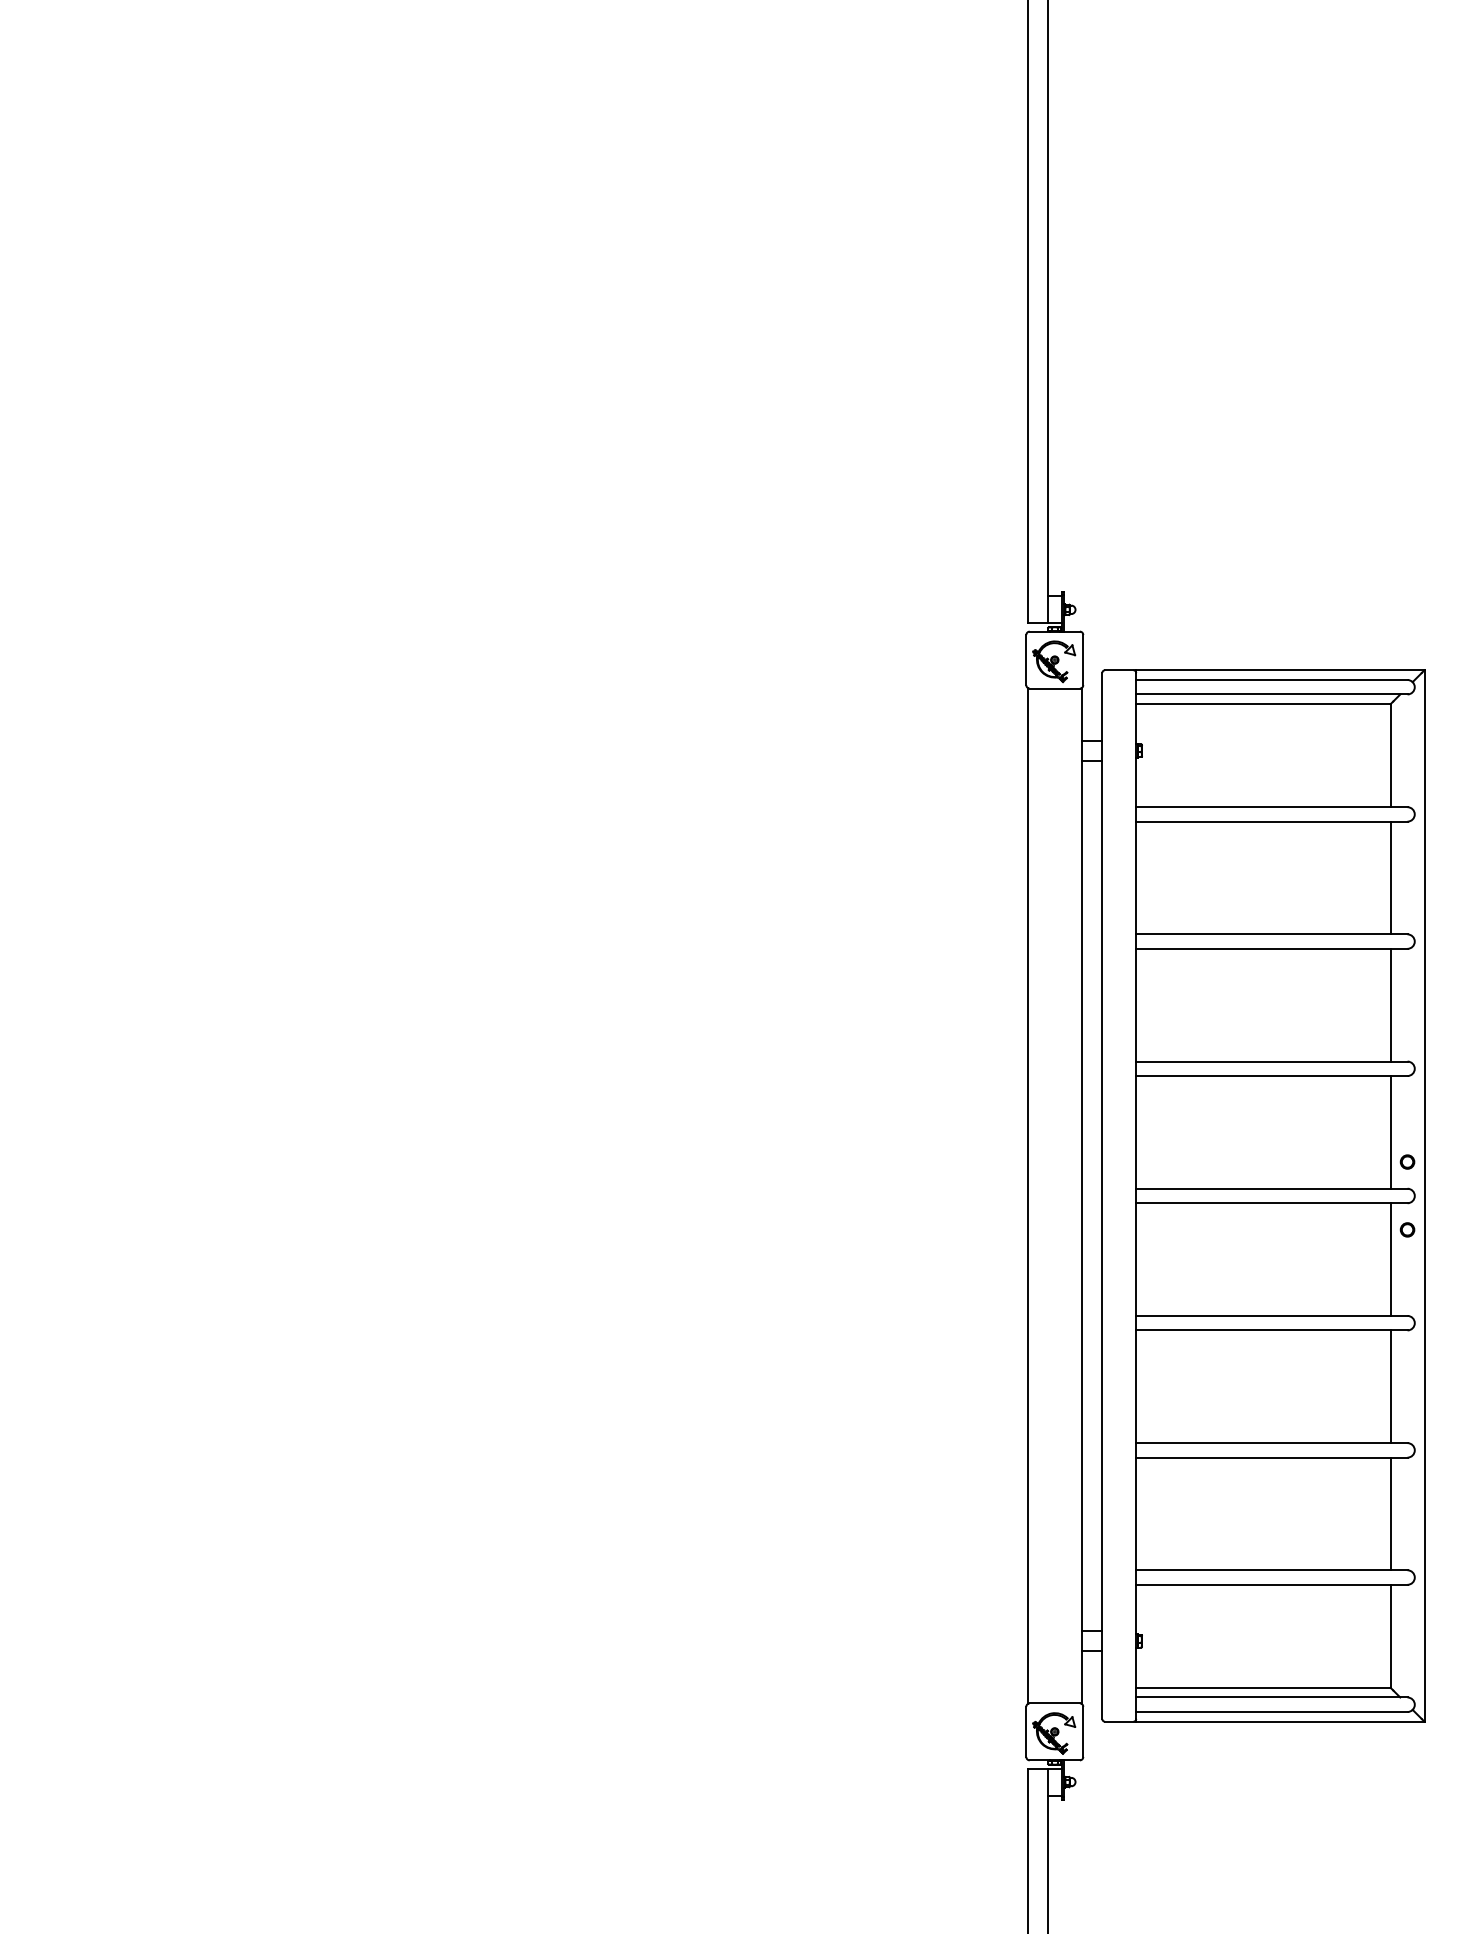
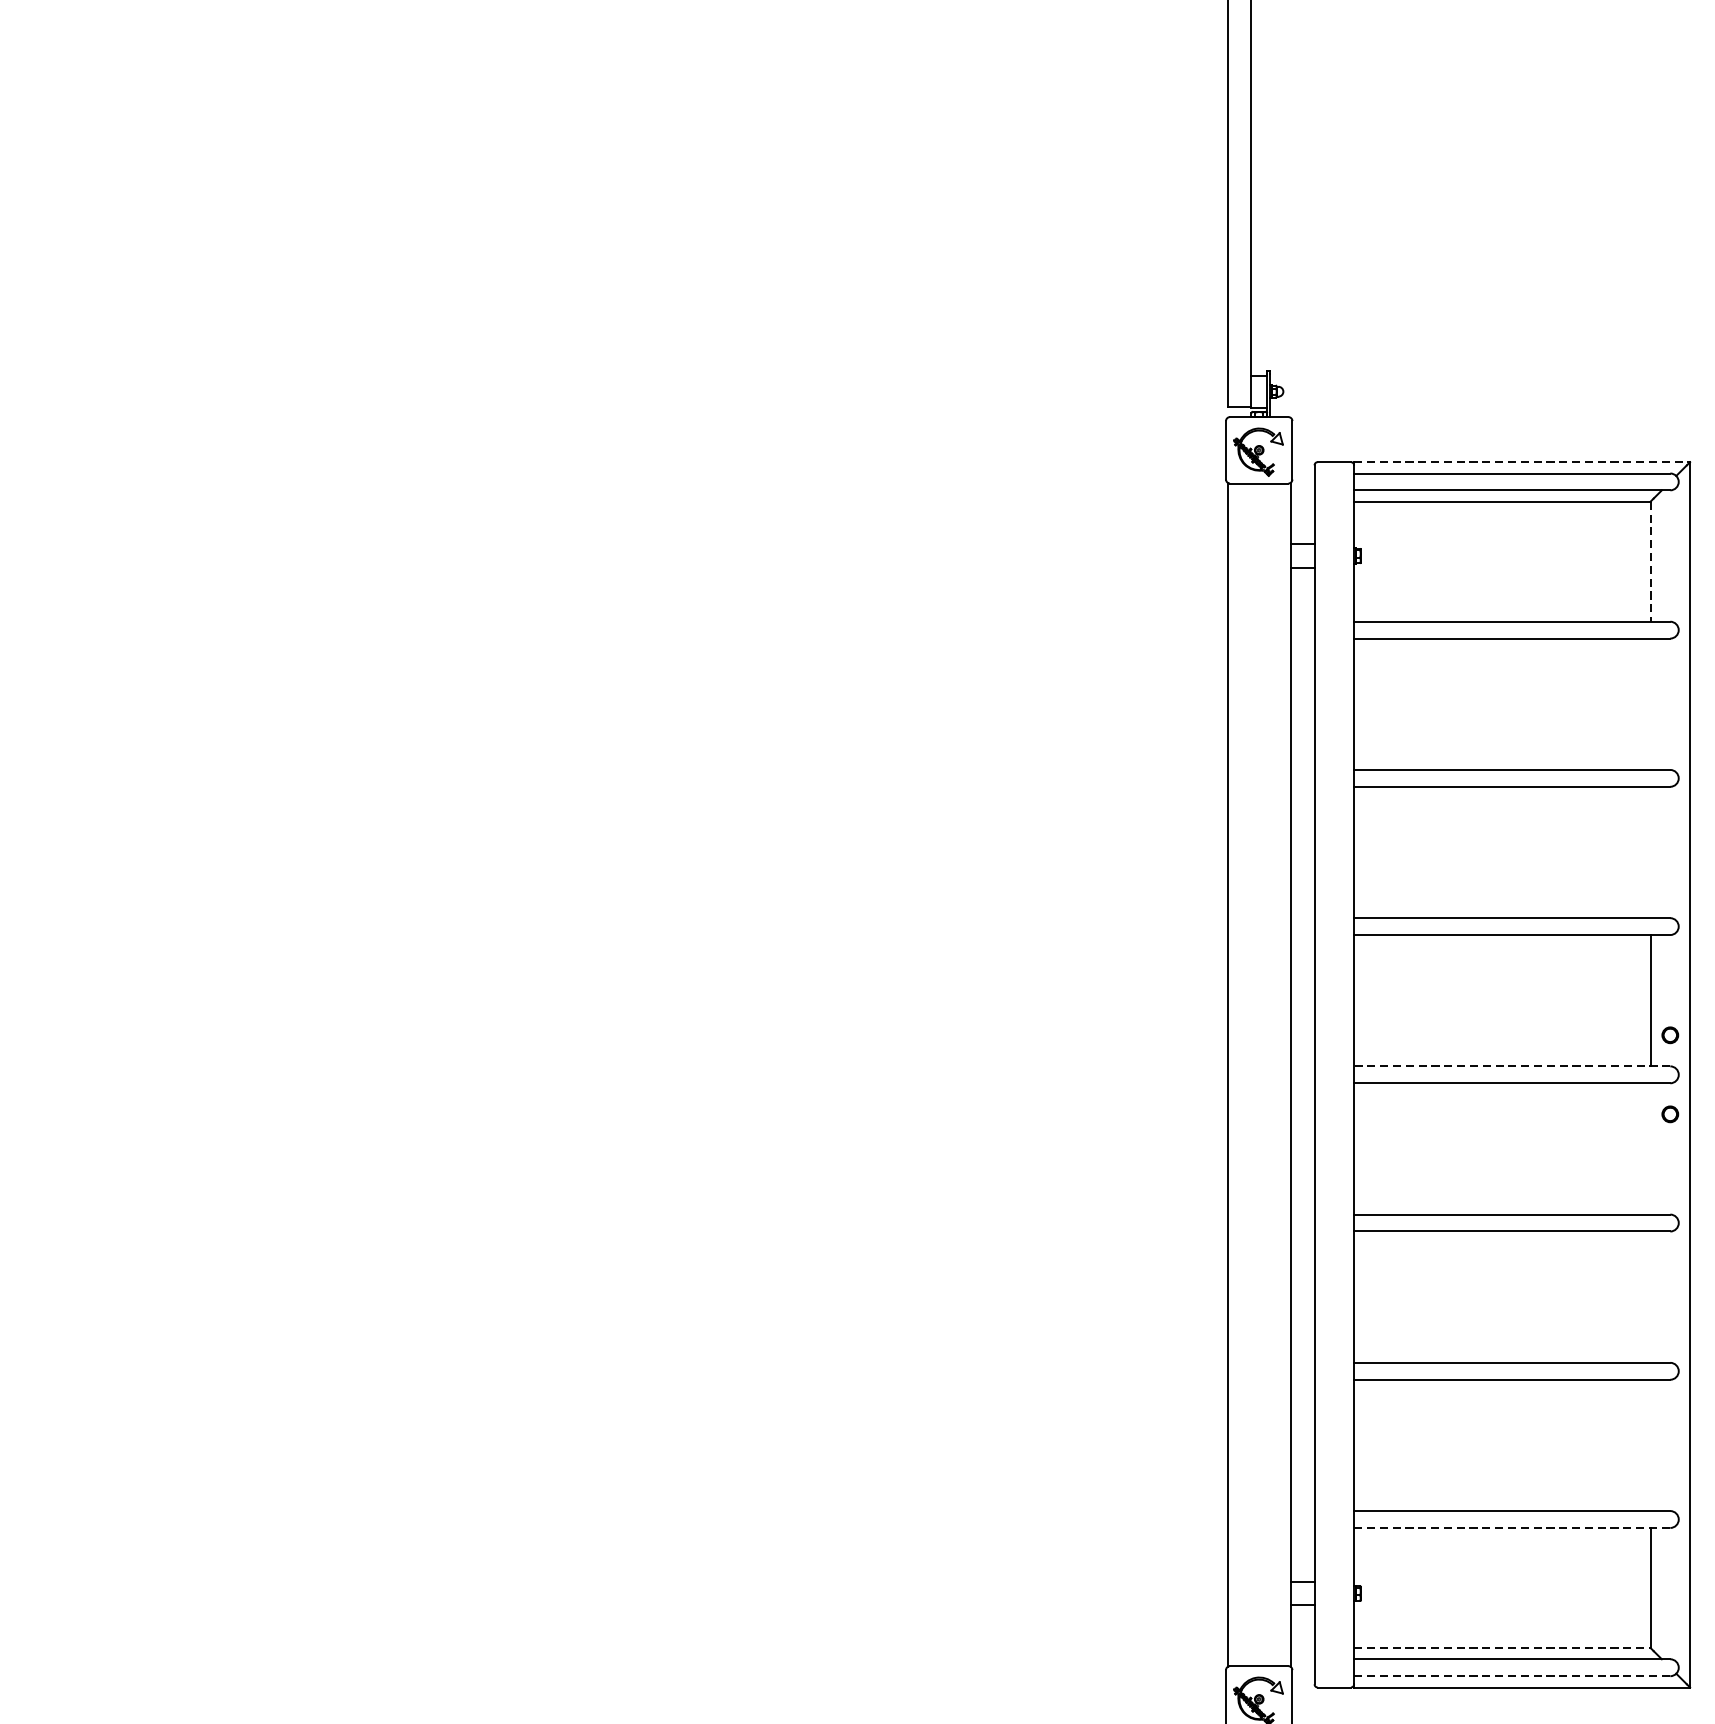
line: (1280, 670) -> (1522, 462), solid -> dashed
line: (1390, 755) -> (1650, 561), solid -> dashed
line: (1390, 877) -> (1650, 703), removed
line: (1390, 1004) -> (1650, 851), removed
line: (1271, 1188) -> (1511, 1066), solid -> dashed
line: (1390, 1259) -> (1650, 1148), removed
line: (1390, 1386) -> (1650, 1296), removed
line: (1390, 1513) -> (1650, 1444), removed
line: (1271, 1584) -> (1511, 1527), solid -> dashed
line: (1263, 1687) -> (1502, 1647), solid -> dashed
line: (1271, 1711) -> (1511, 1675), solid -> dashed

